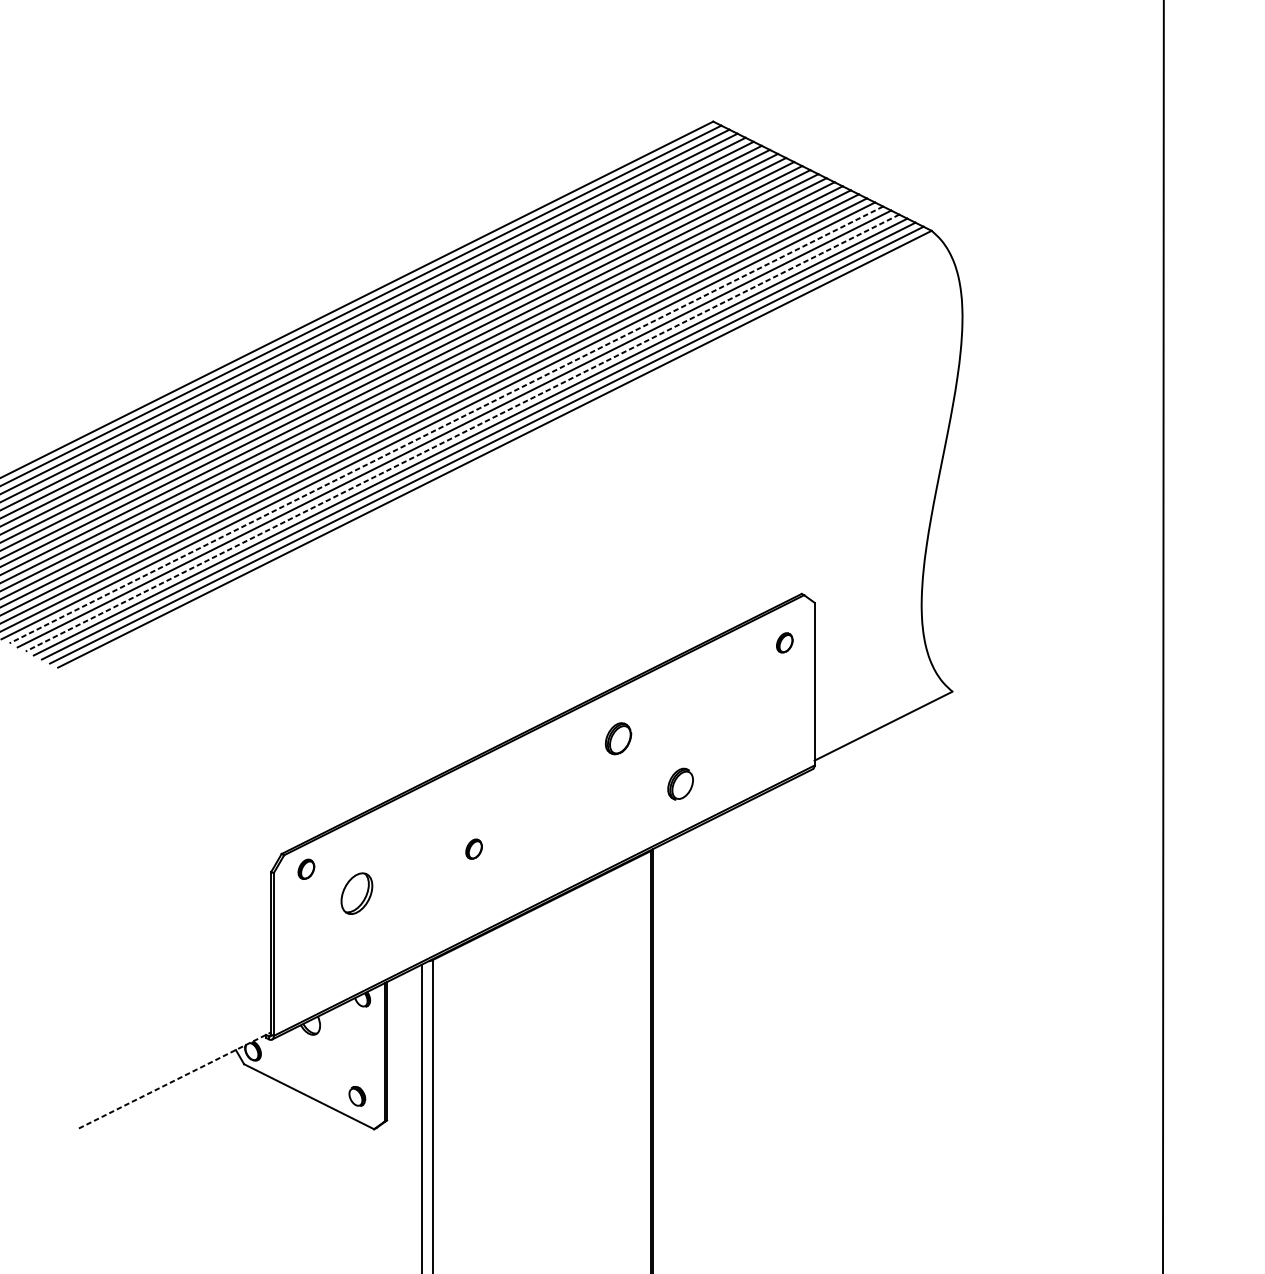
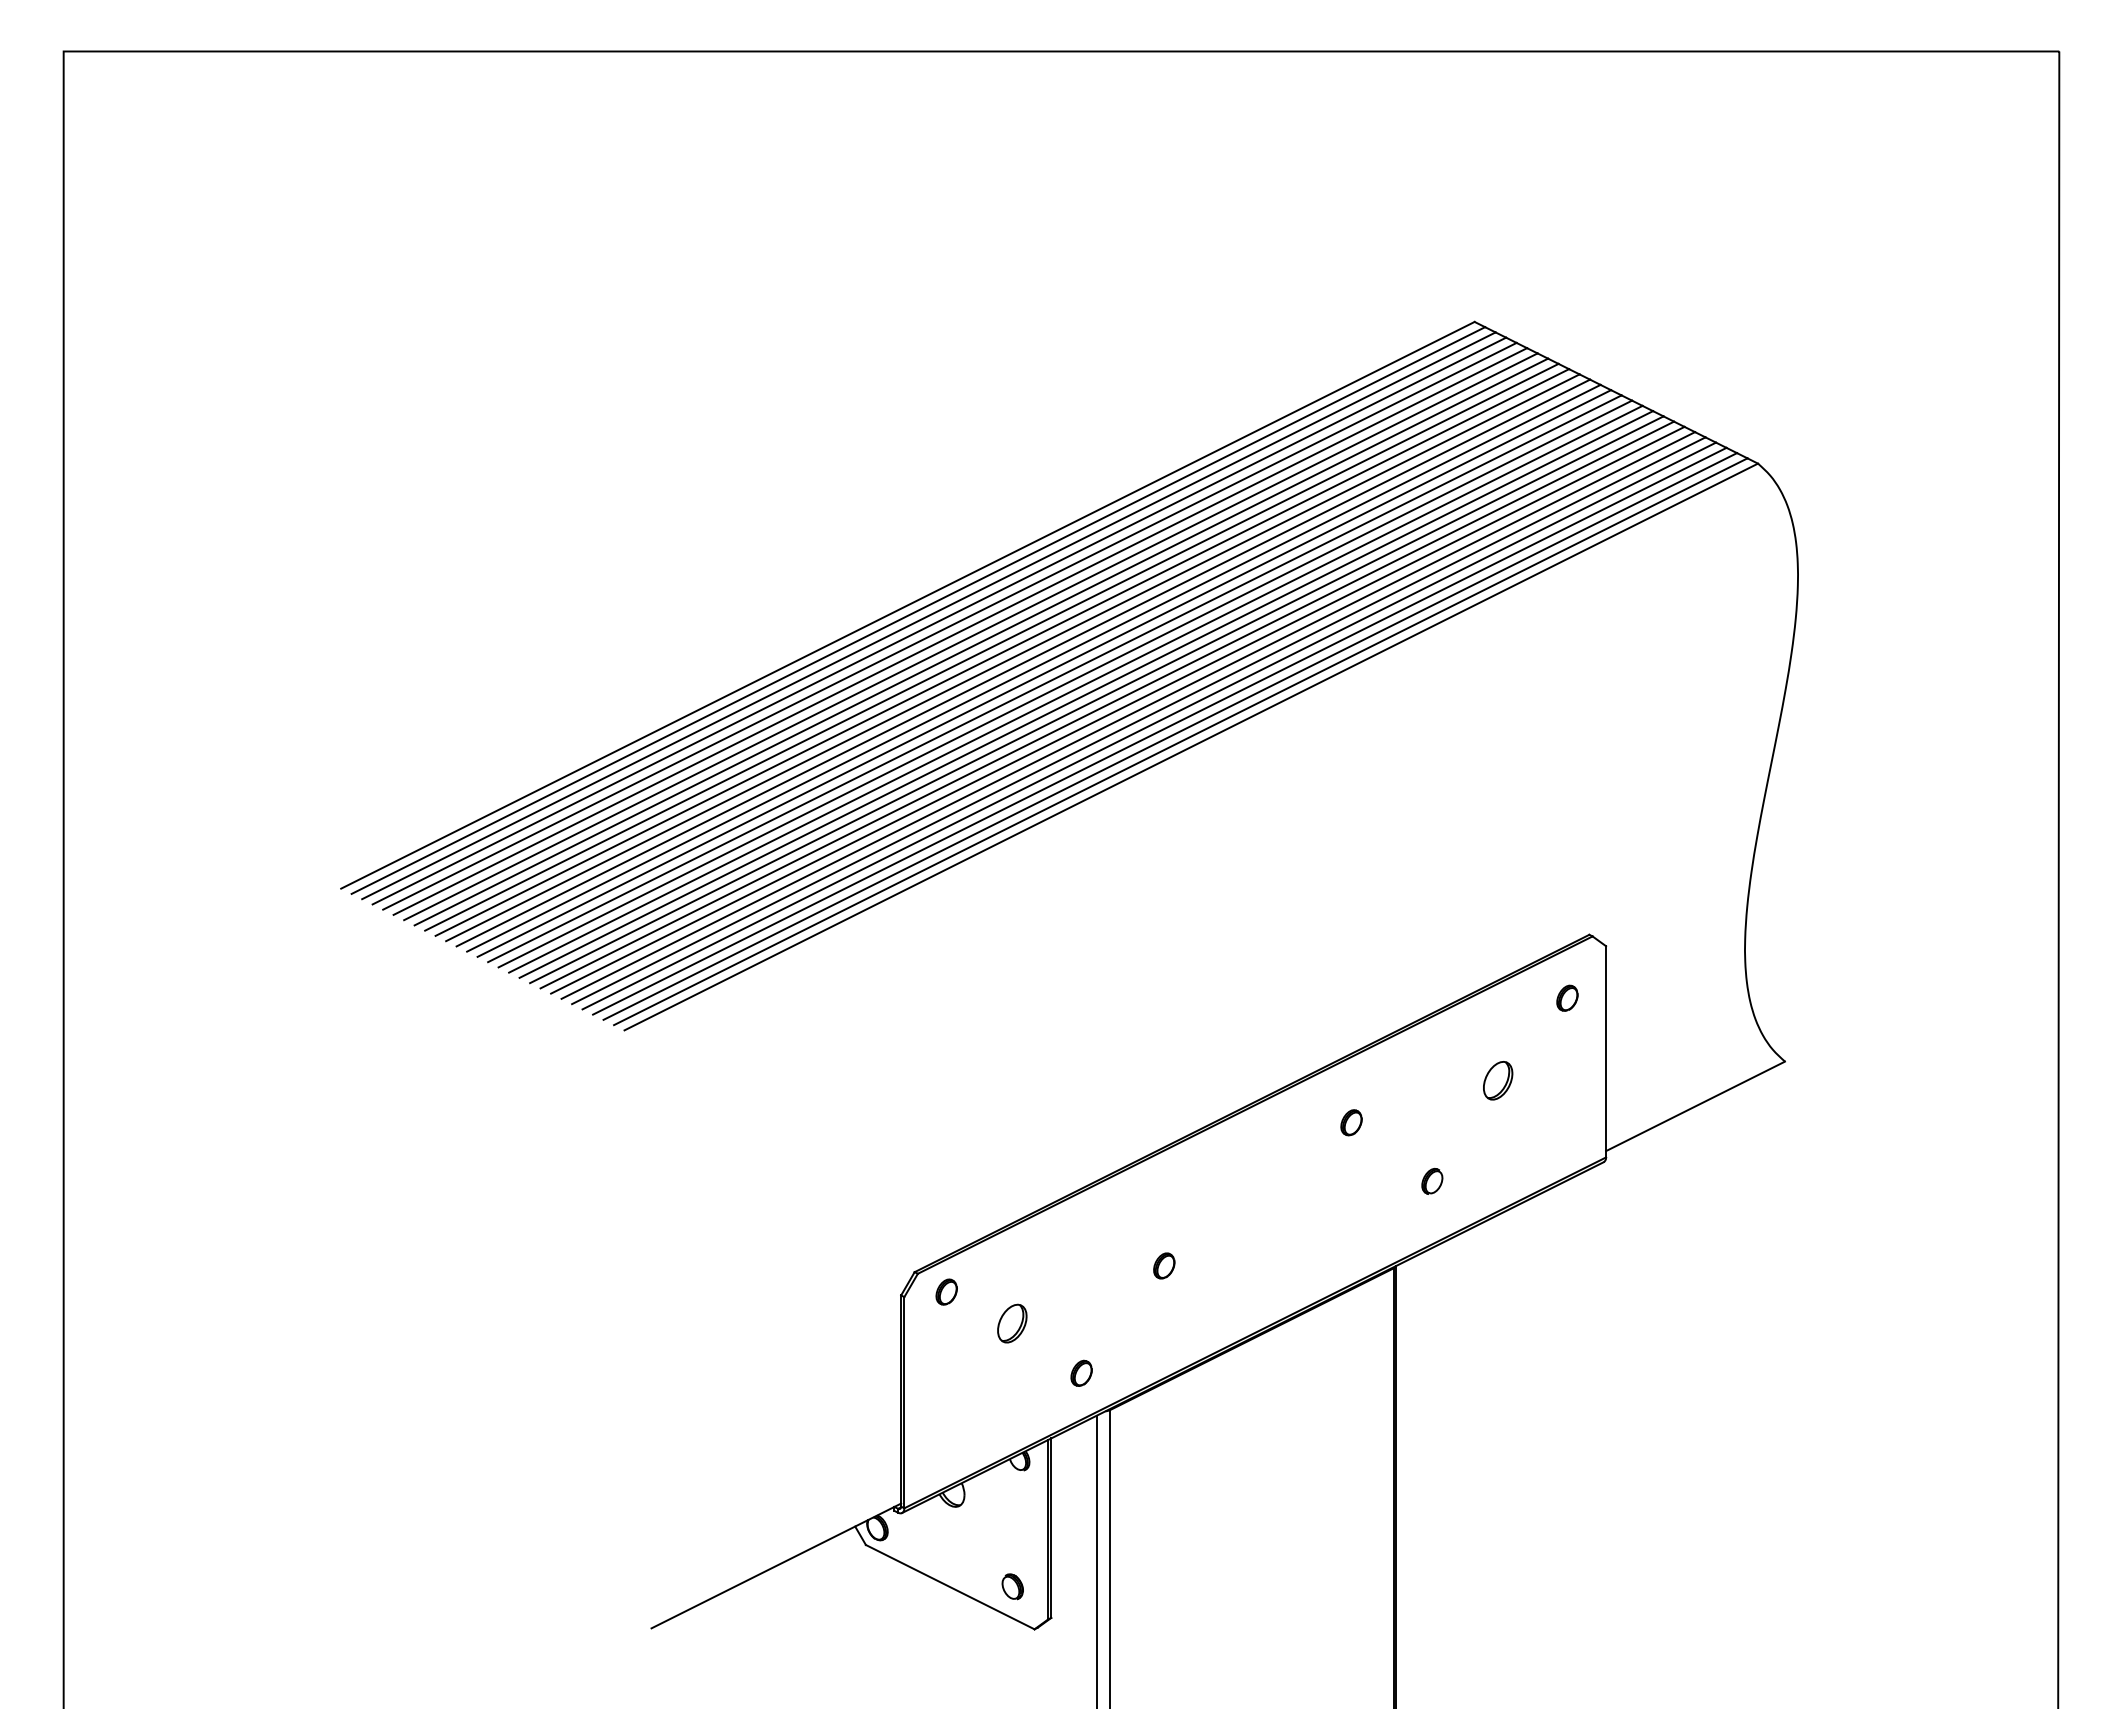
line: (446, 424) -> (1128, 715), dashed -> solid
line: (462, 433) -> (1149, 726), dashed -> solid
part: (731, 706) -> (1498, 1080), added
part: (618, 738) -> (1351, 1122), size x0.62
part: (680, 783) -> (1432, 1180), size x0.62
part: (357, 893) -> (1012, 1323), size x0.71
part: (410, 931) -> (1081, 1372), added
line: (175, 1080) -> (776, 1565), dashed -> solid

